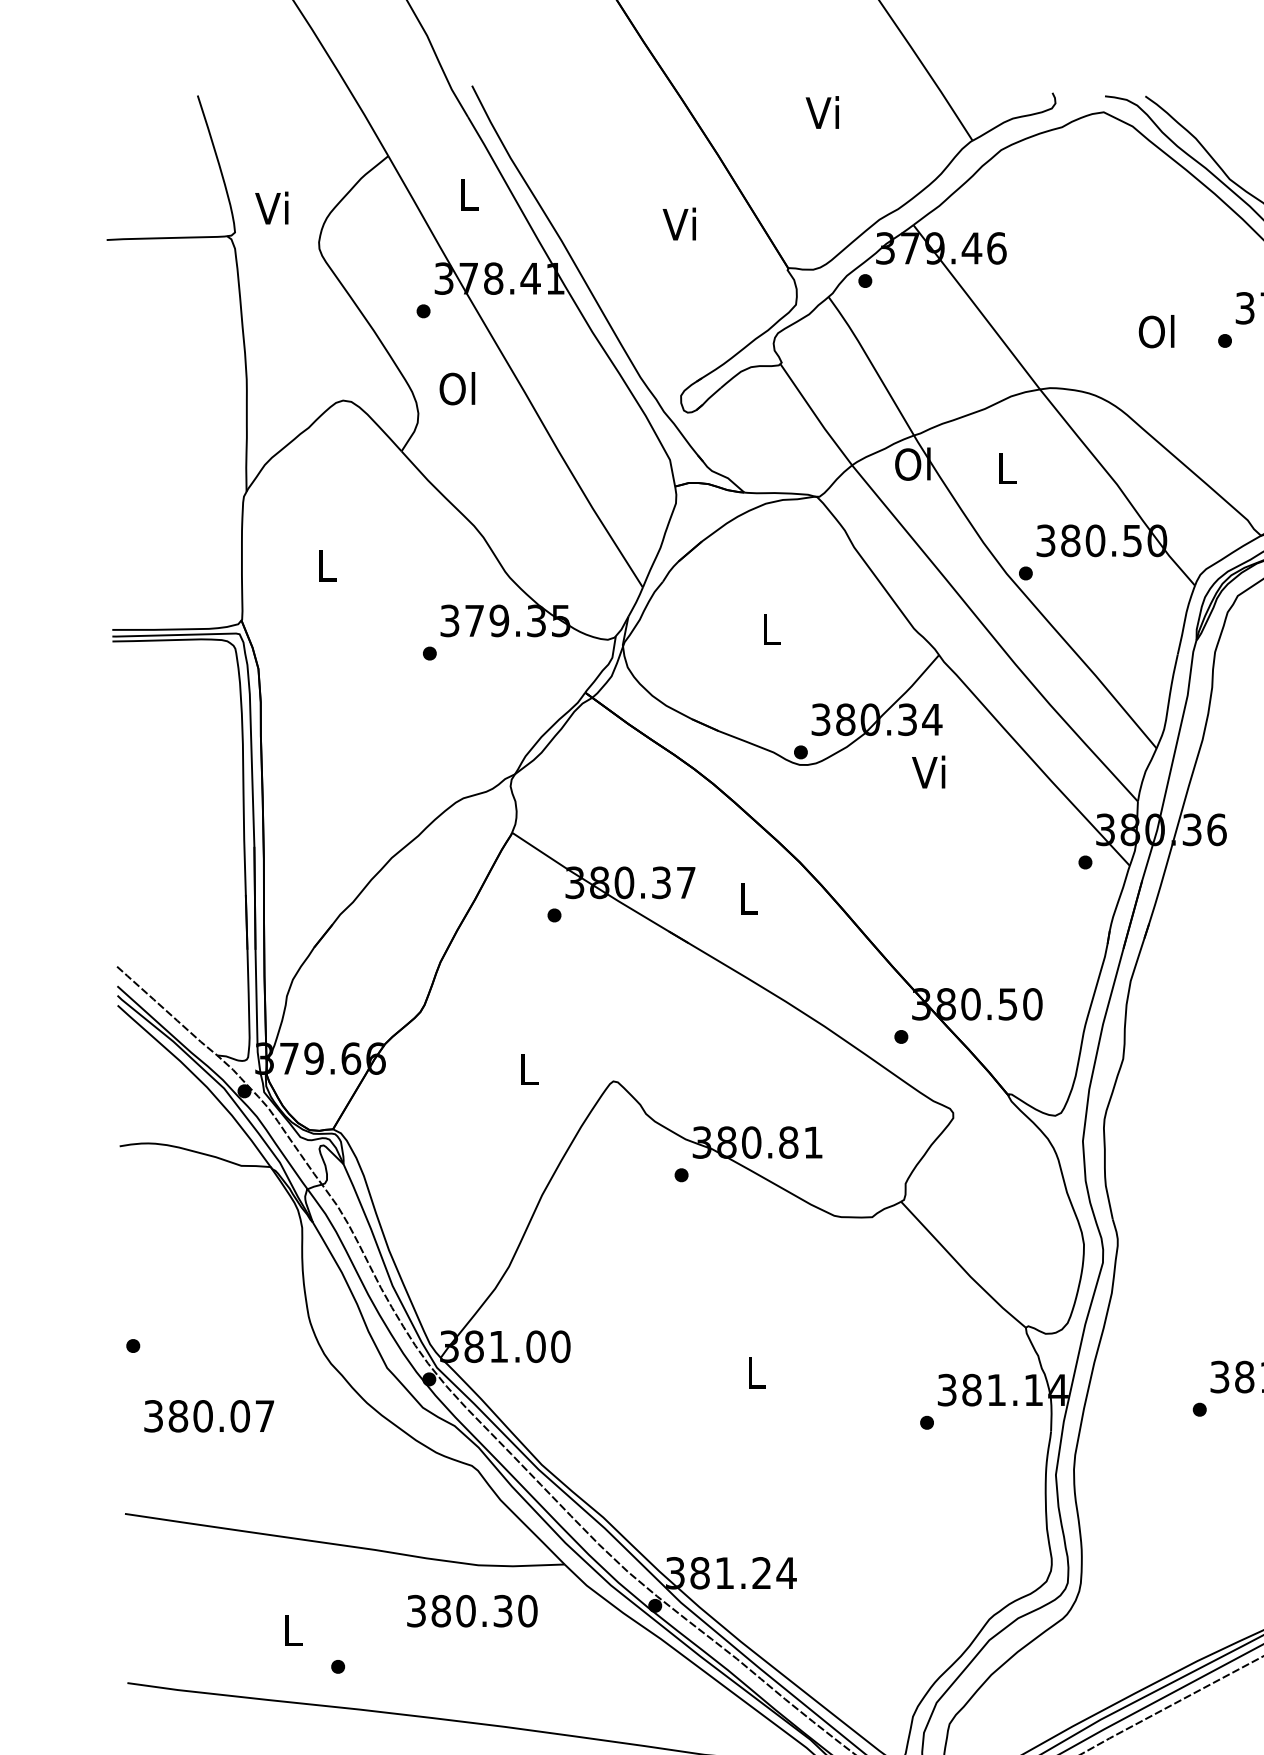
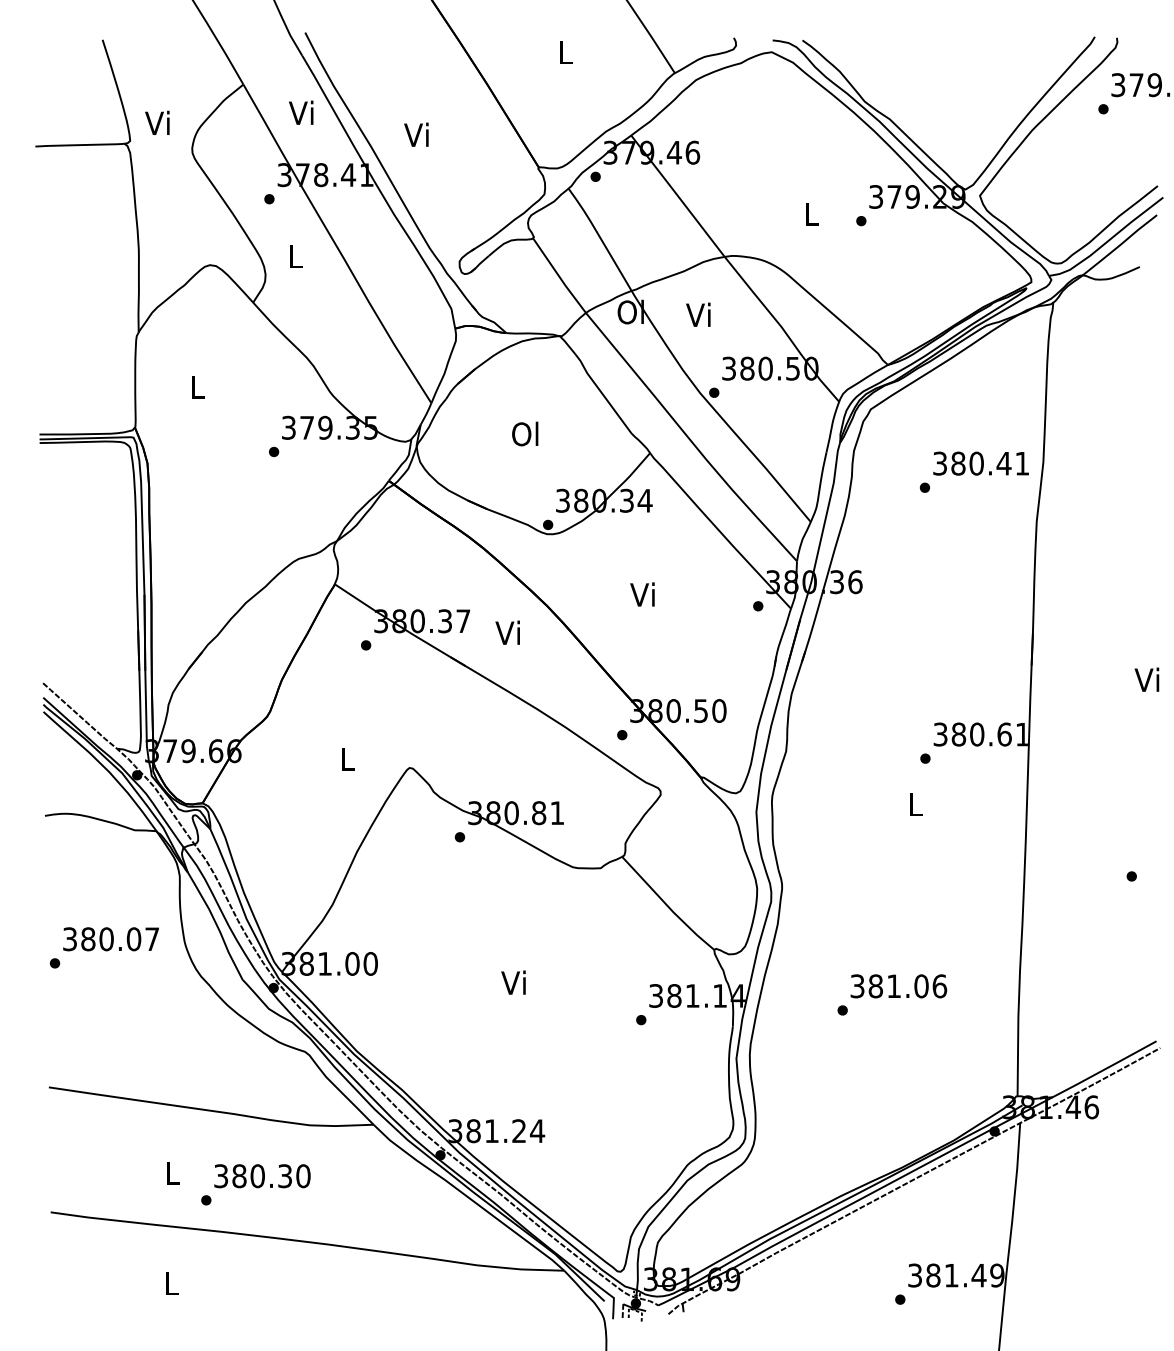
text: (821, 112) -> (563, 52), Vi -> L
text: (467, 193) -> (301, 112), L -> Vi
text: (679, 223) -> (416, 134), moved
text: (1156, 330) -> (810, 213), Ol -> L
text: (457, 388) -> (294, 256), Ol -> L
text: (1004, 467) -> (698, 314), L -> Vi
text: (770, 628) -> (525, 433), L -> Ol
text: (928, 772) -> (642, 594), moved
text: (745, 897) -> (507, 632), L -> Vi
text: (754, 1371) -> (513, 982), L -> Vi
text: (208, 1416) -> (110, 939), moved
text: (472, 1611) -> (262, 1176), moved

